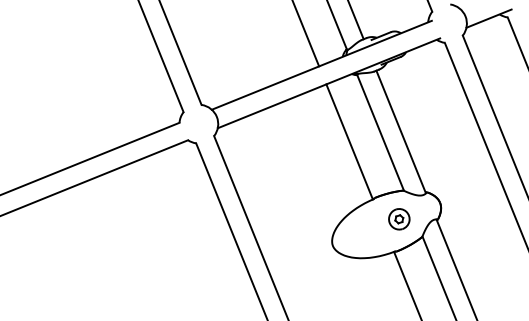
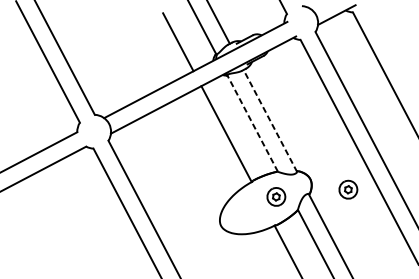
line: (400, 131) -> (269, 120), solid -> dashed
line: (380, 132) -> (252, 123), solid -> dashed
part: (482, 219) -> (348, 189), added

